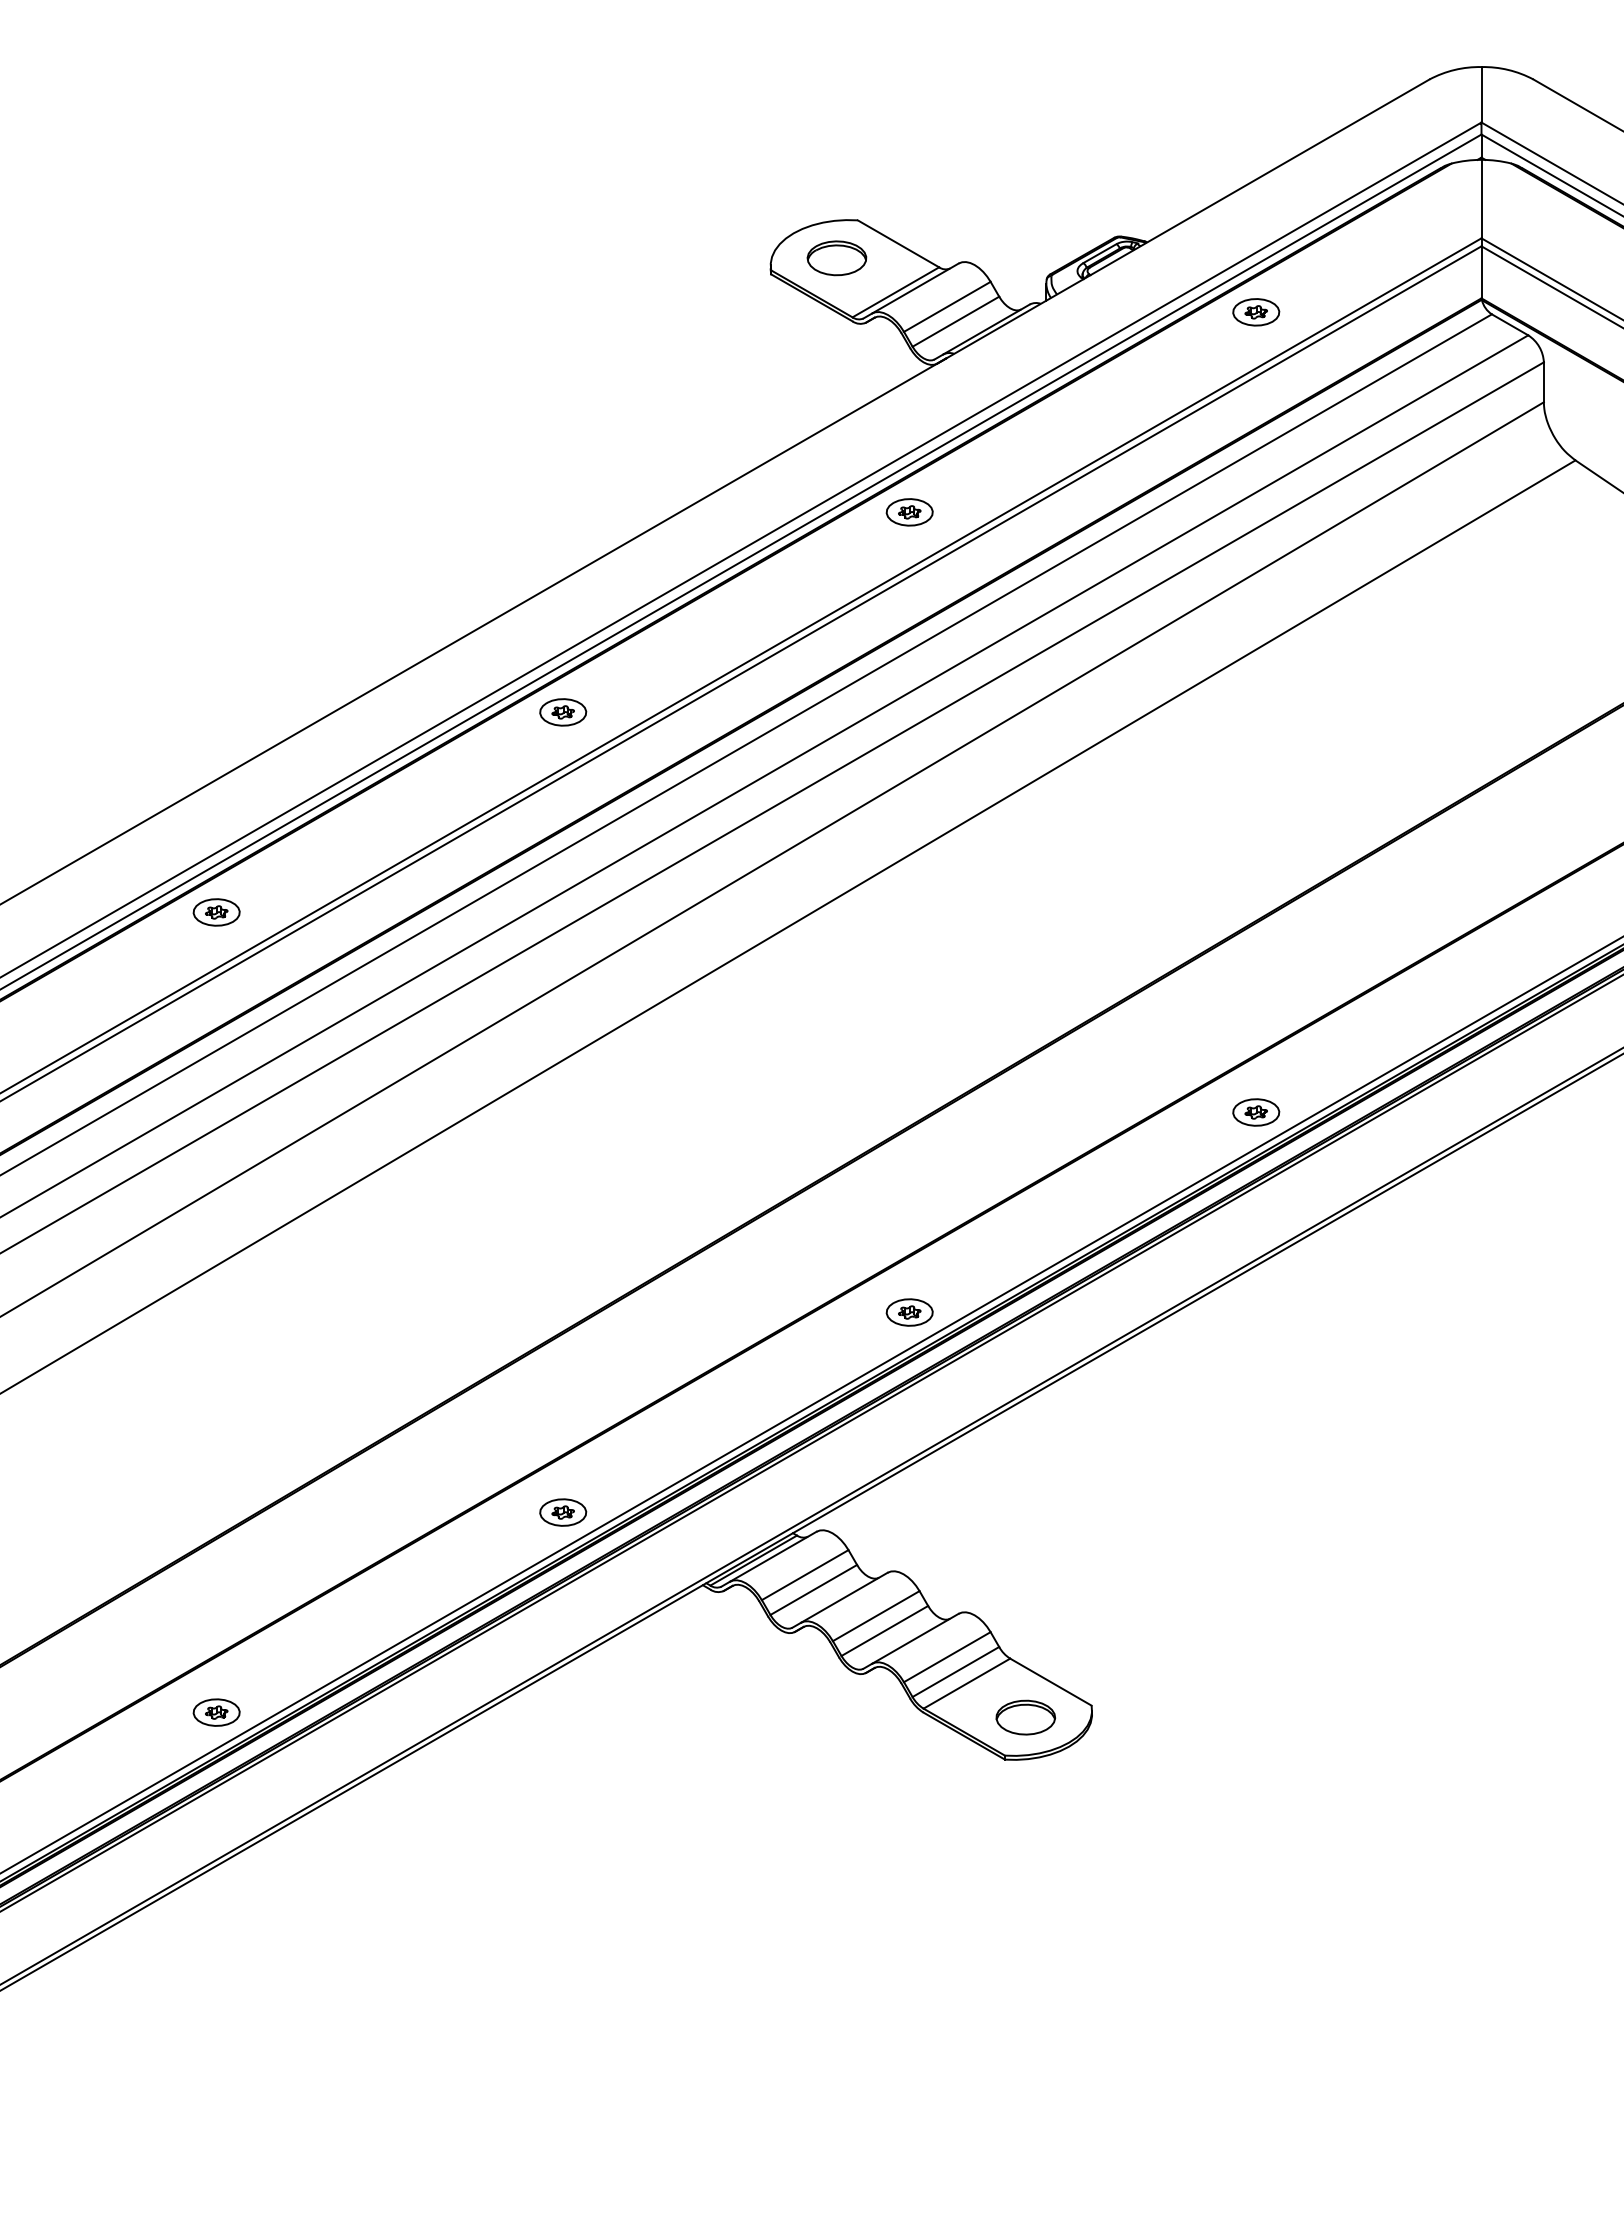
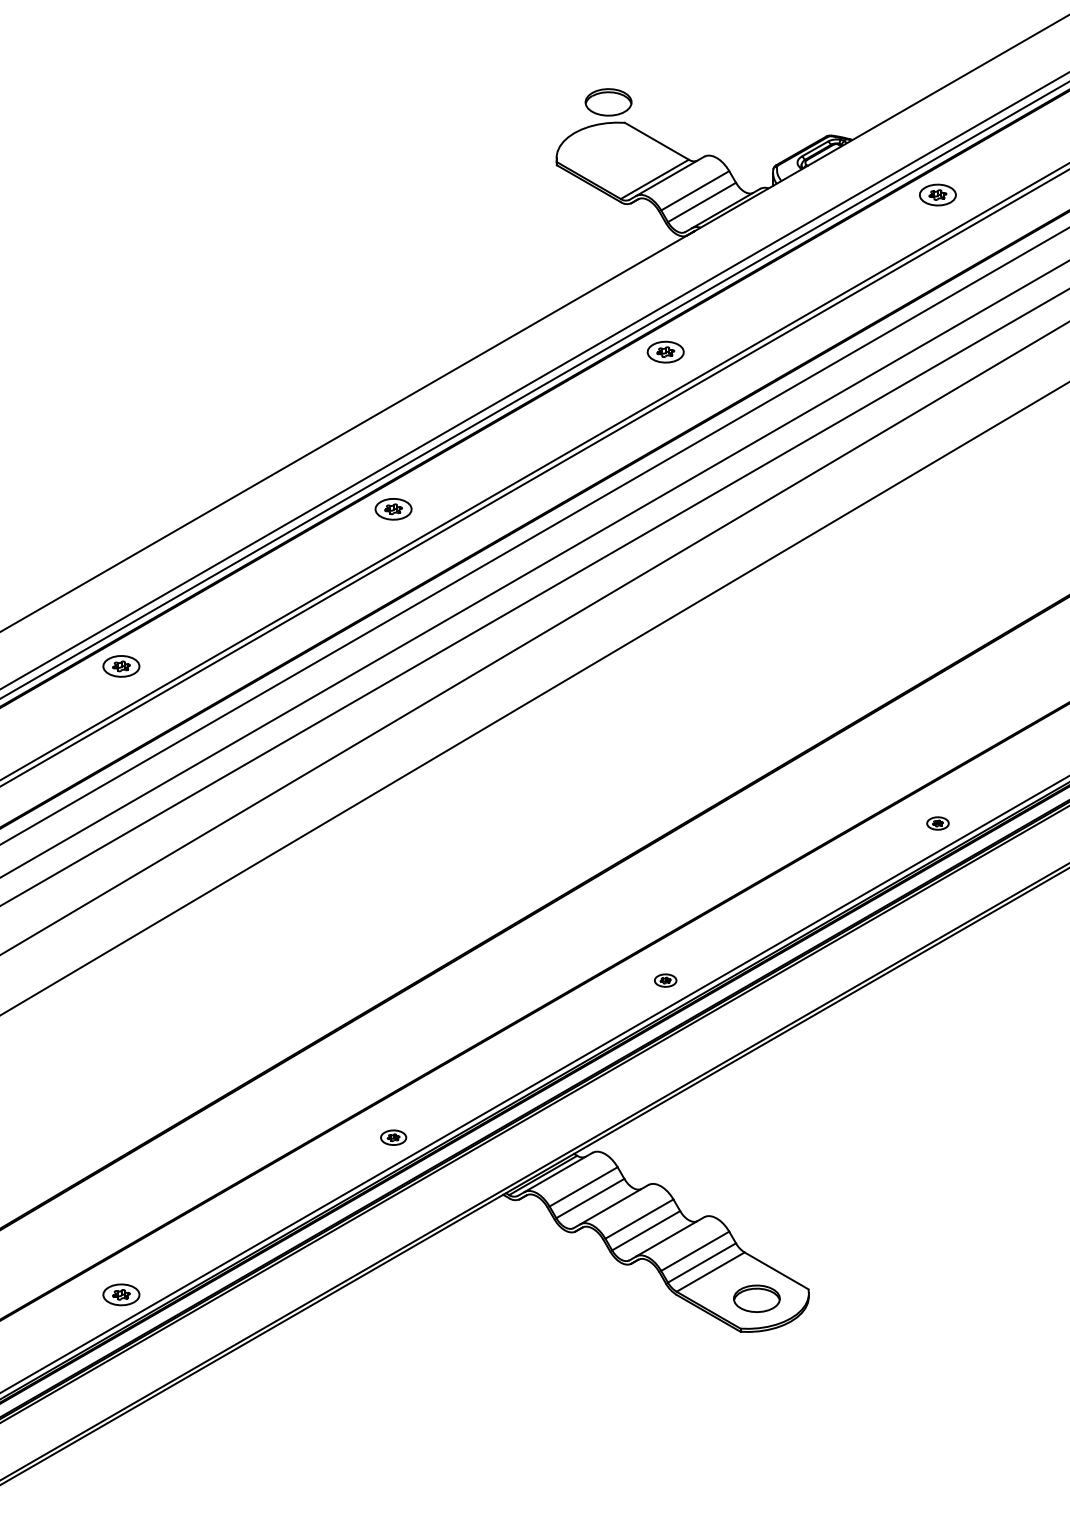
part: (836, 258) -> (608, 102), moved
part: (1256, 1112) -> (938, 823), size x0.6
part: (909, 1312) -> (665, 980), size x0.6
part: (563, 1512) -> (393, 1137), size x0.7

